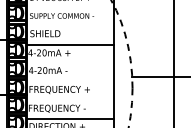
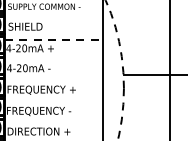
line: (71, 45) -> (55, 40), solid -> dashed
line: (70, 118) -> (53, 122), removed

